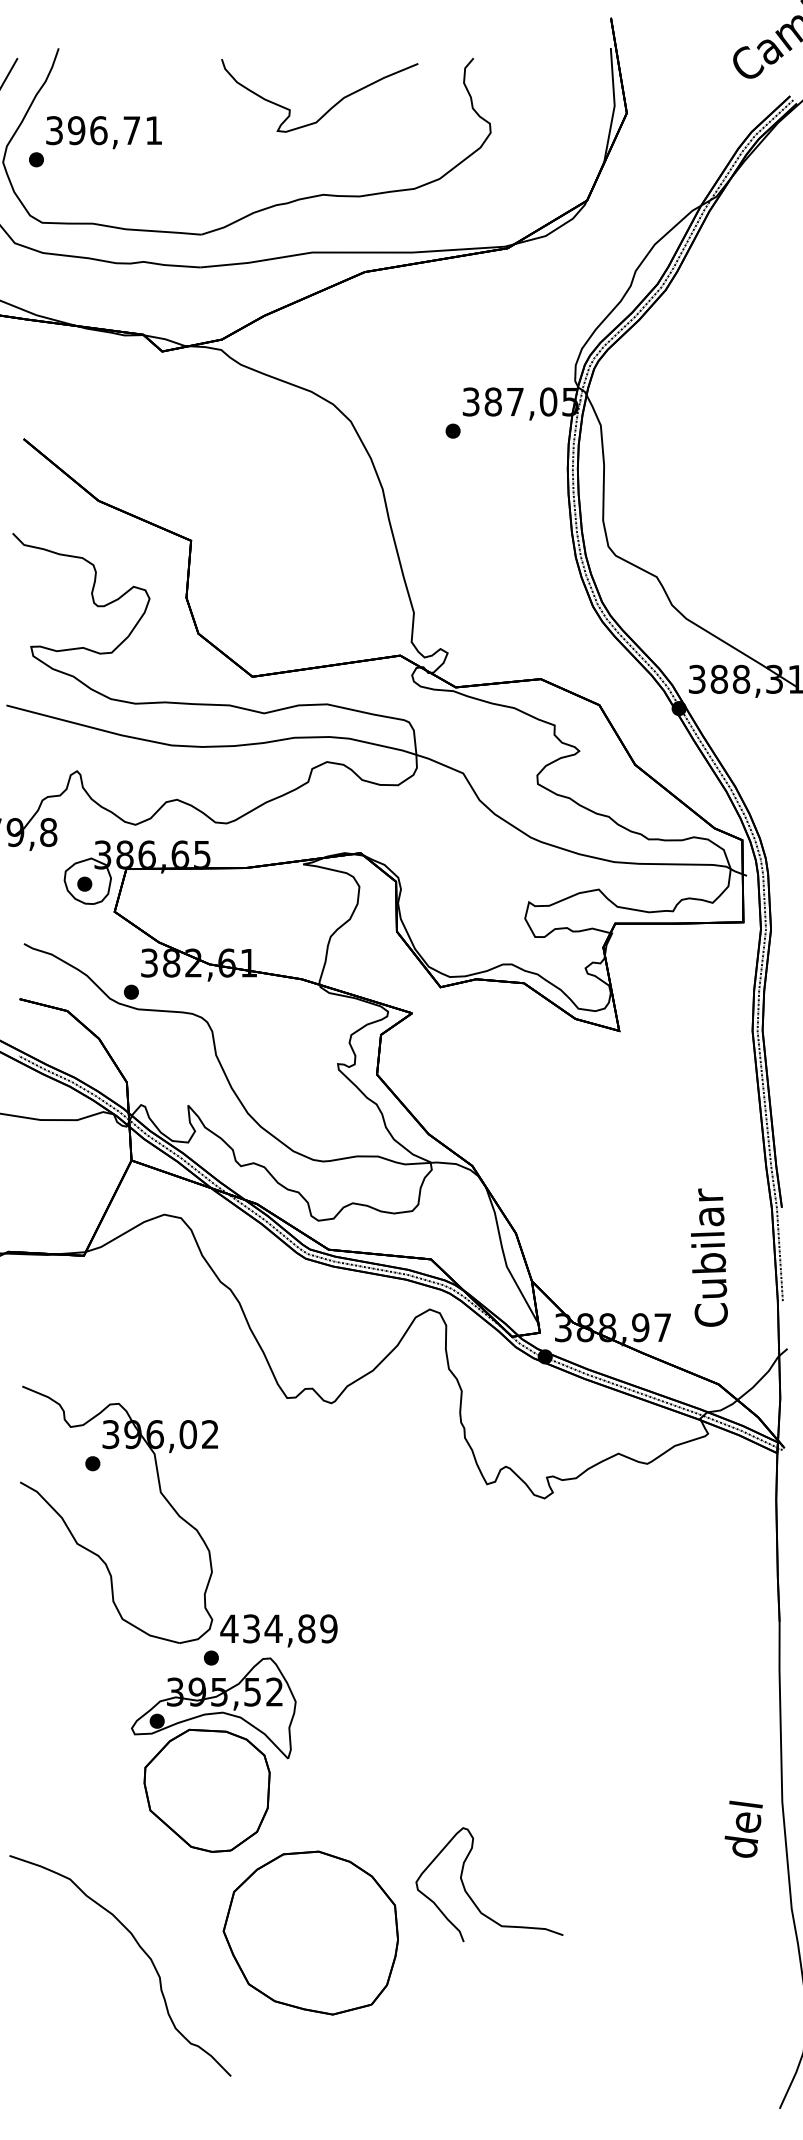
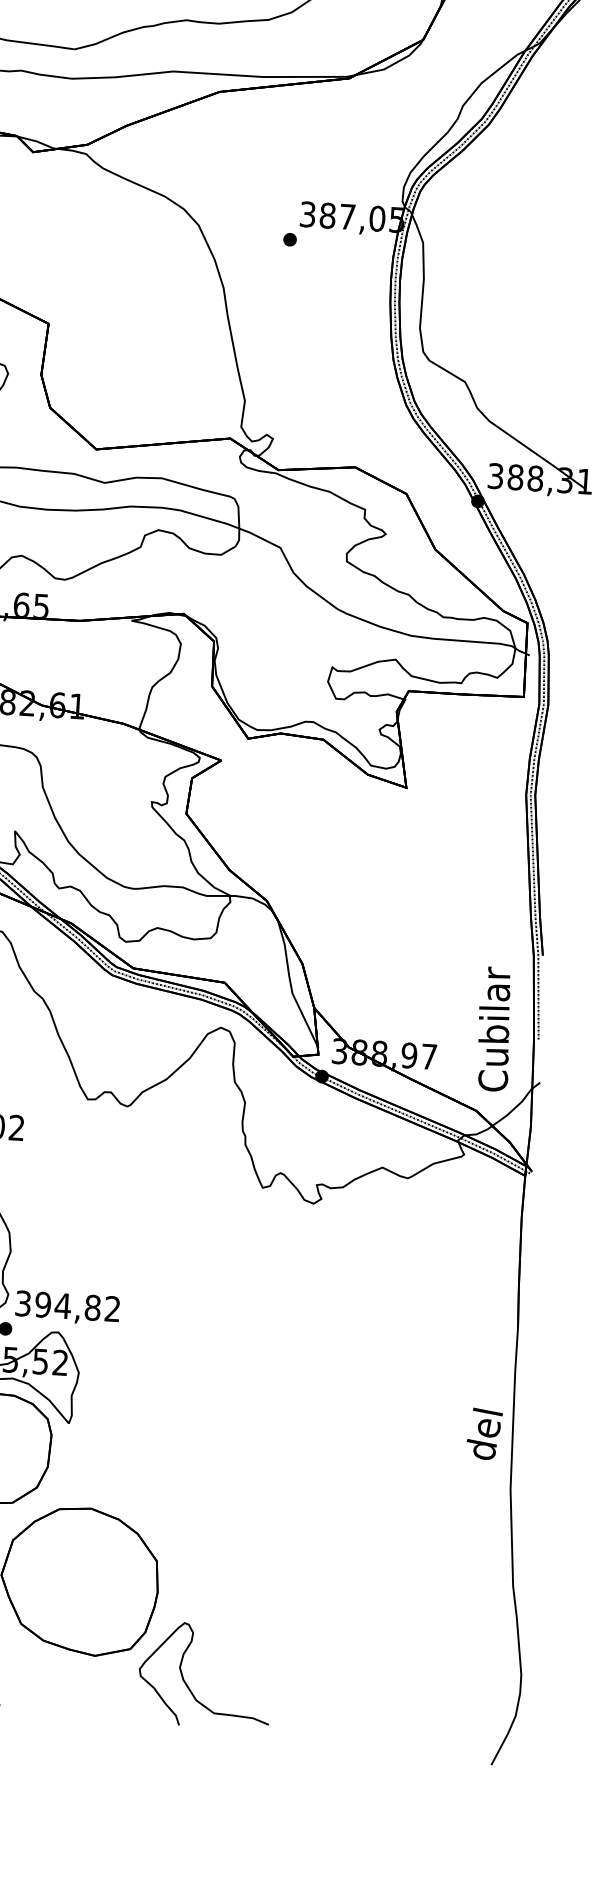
text: (709, 1257) -> (494, 1029), moved
text: (278, 1628) -> (67, 1305), 434,89 -> 394,82
text: (743, 1828) -> (484, 1433), moved
curve: (471, 1897) -> (188, 1685), moved

